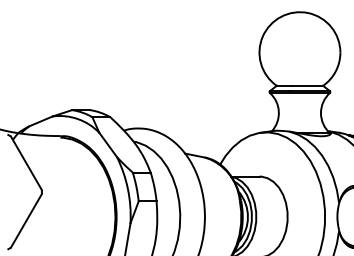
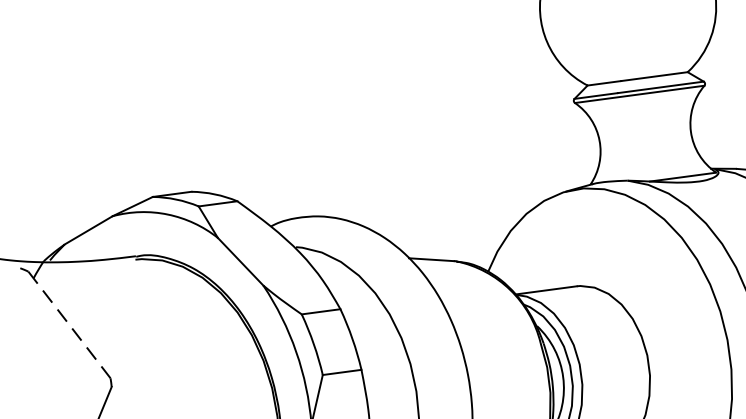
line: (26, 163) -> (69, 325), solid -> dashed

